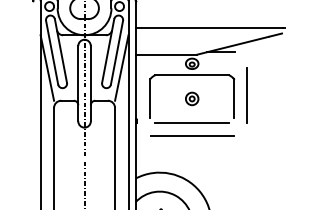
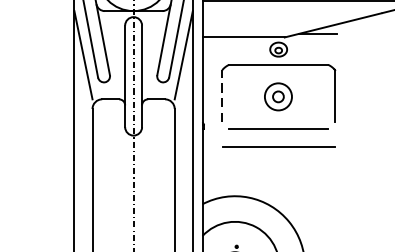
line: (247, 94) -> (353, 90), removed
line: (150, 97) -> (222, 94), solid -> dashed
part: (192, 98) -> (279, 96), size x1.6

